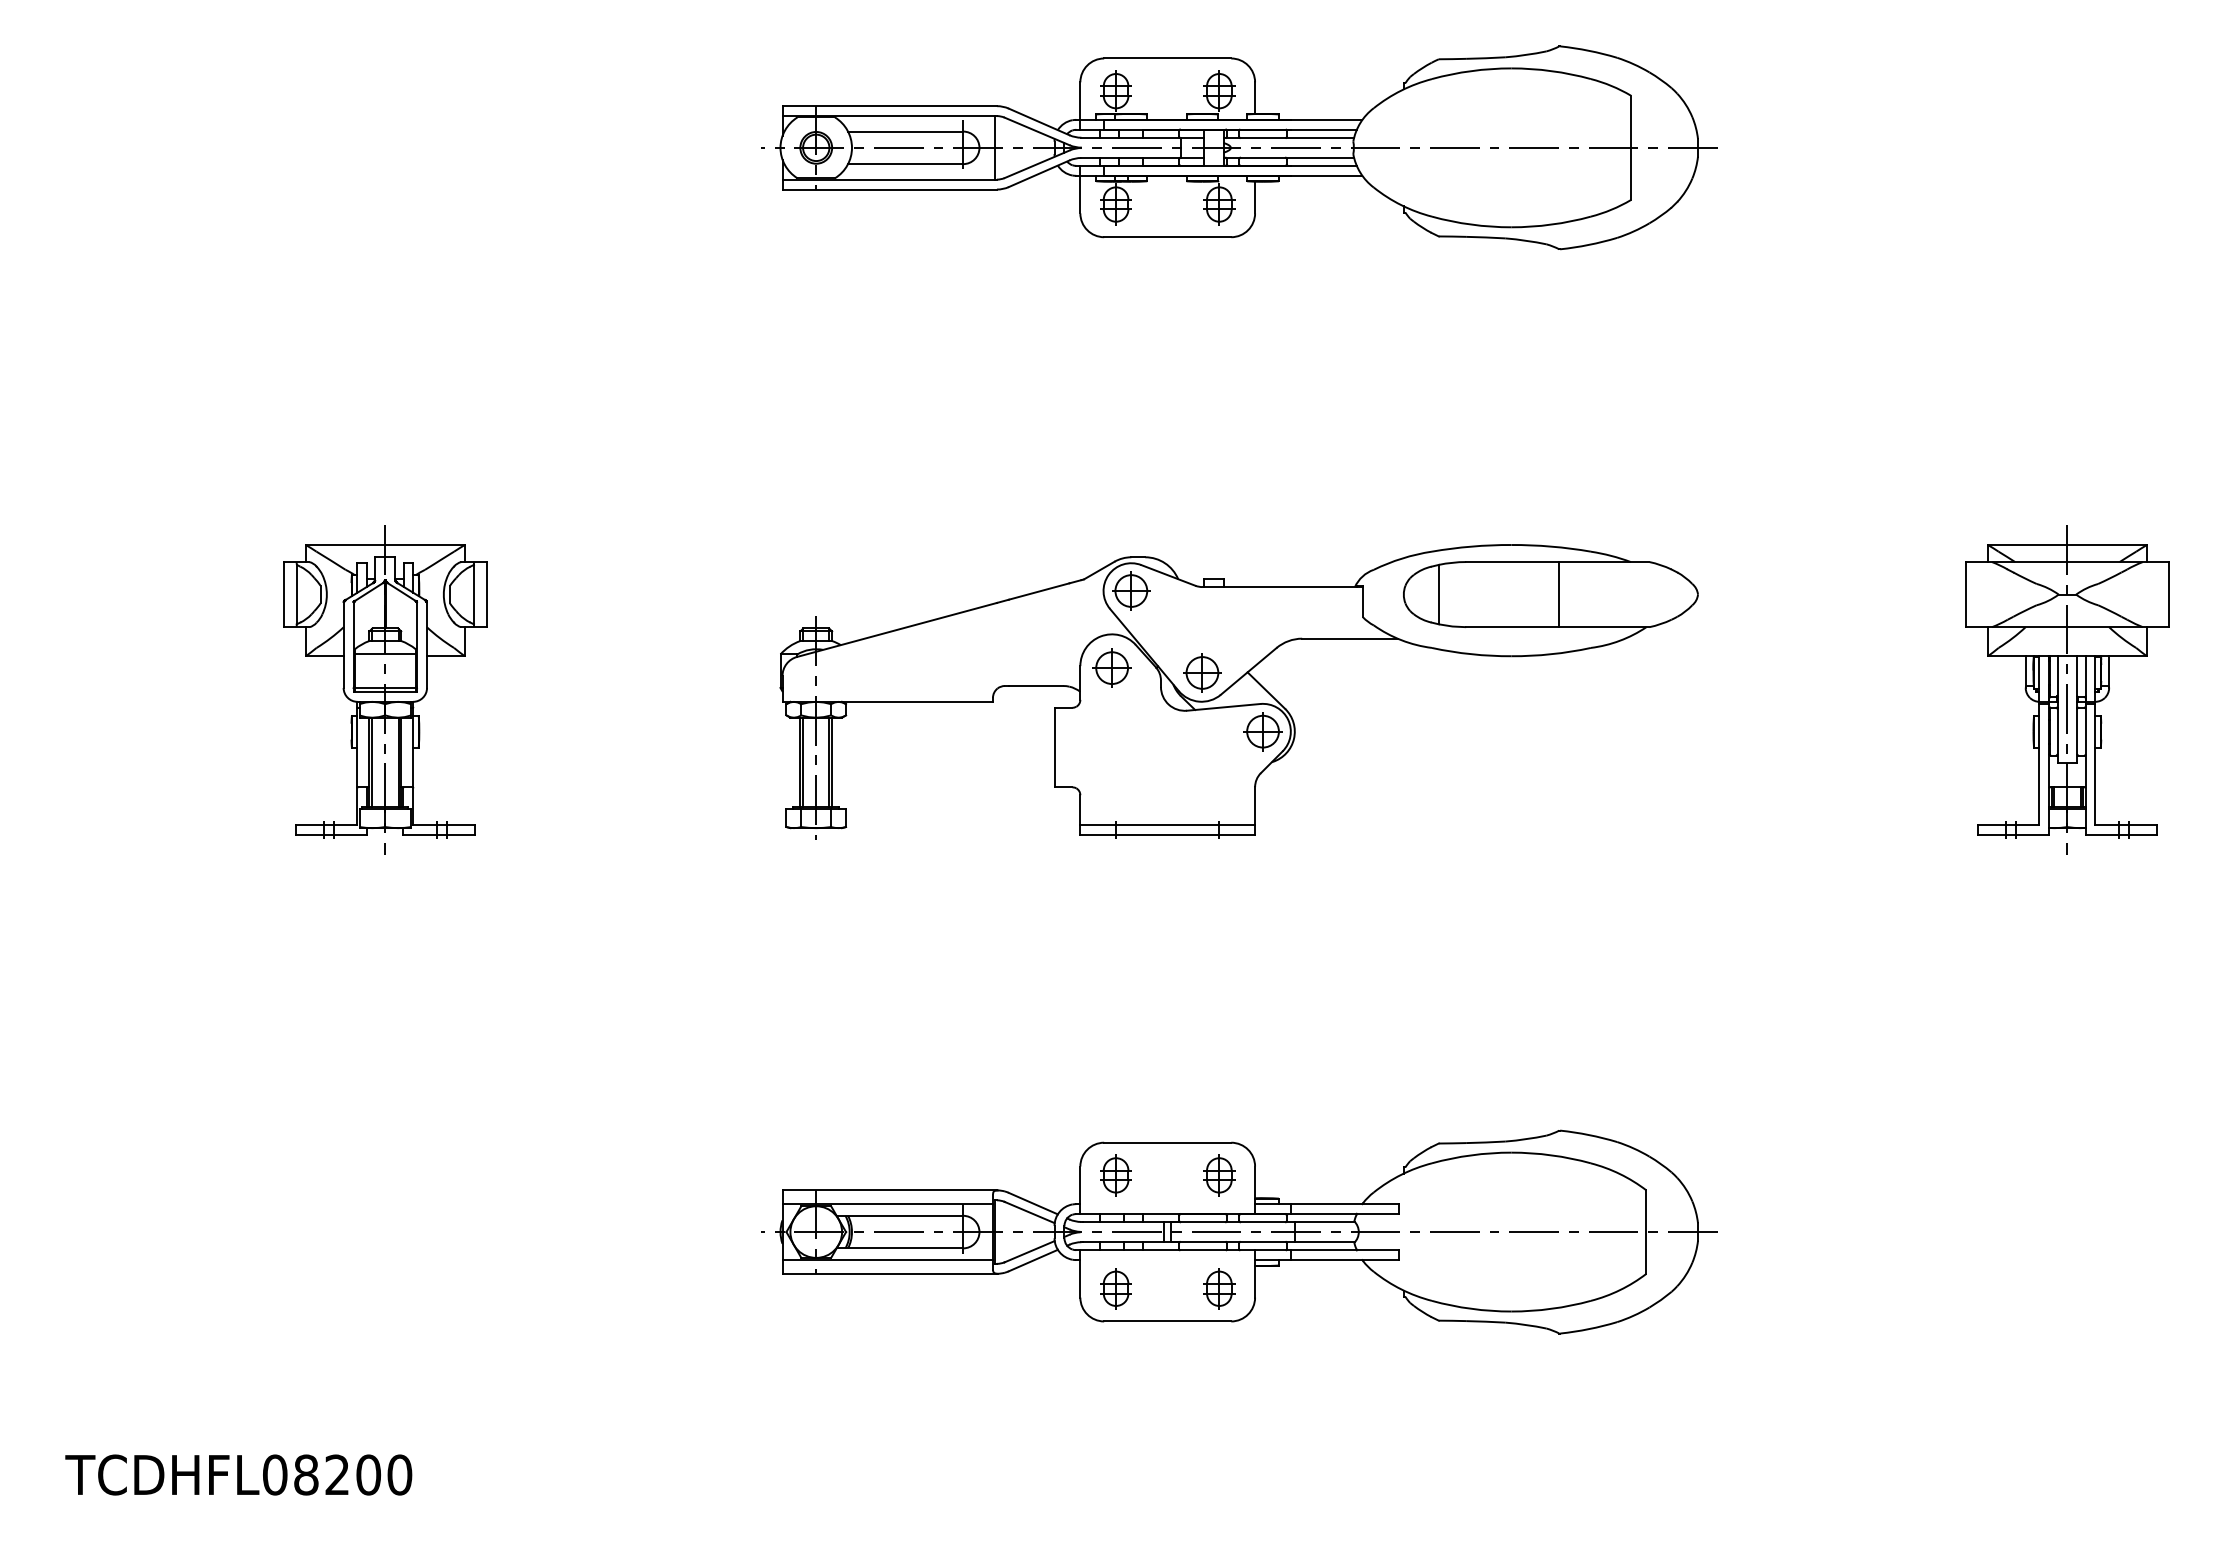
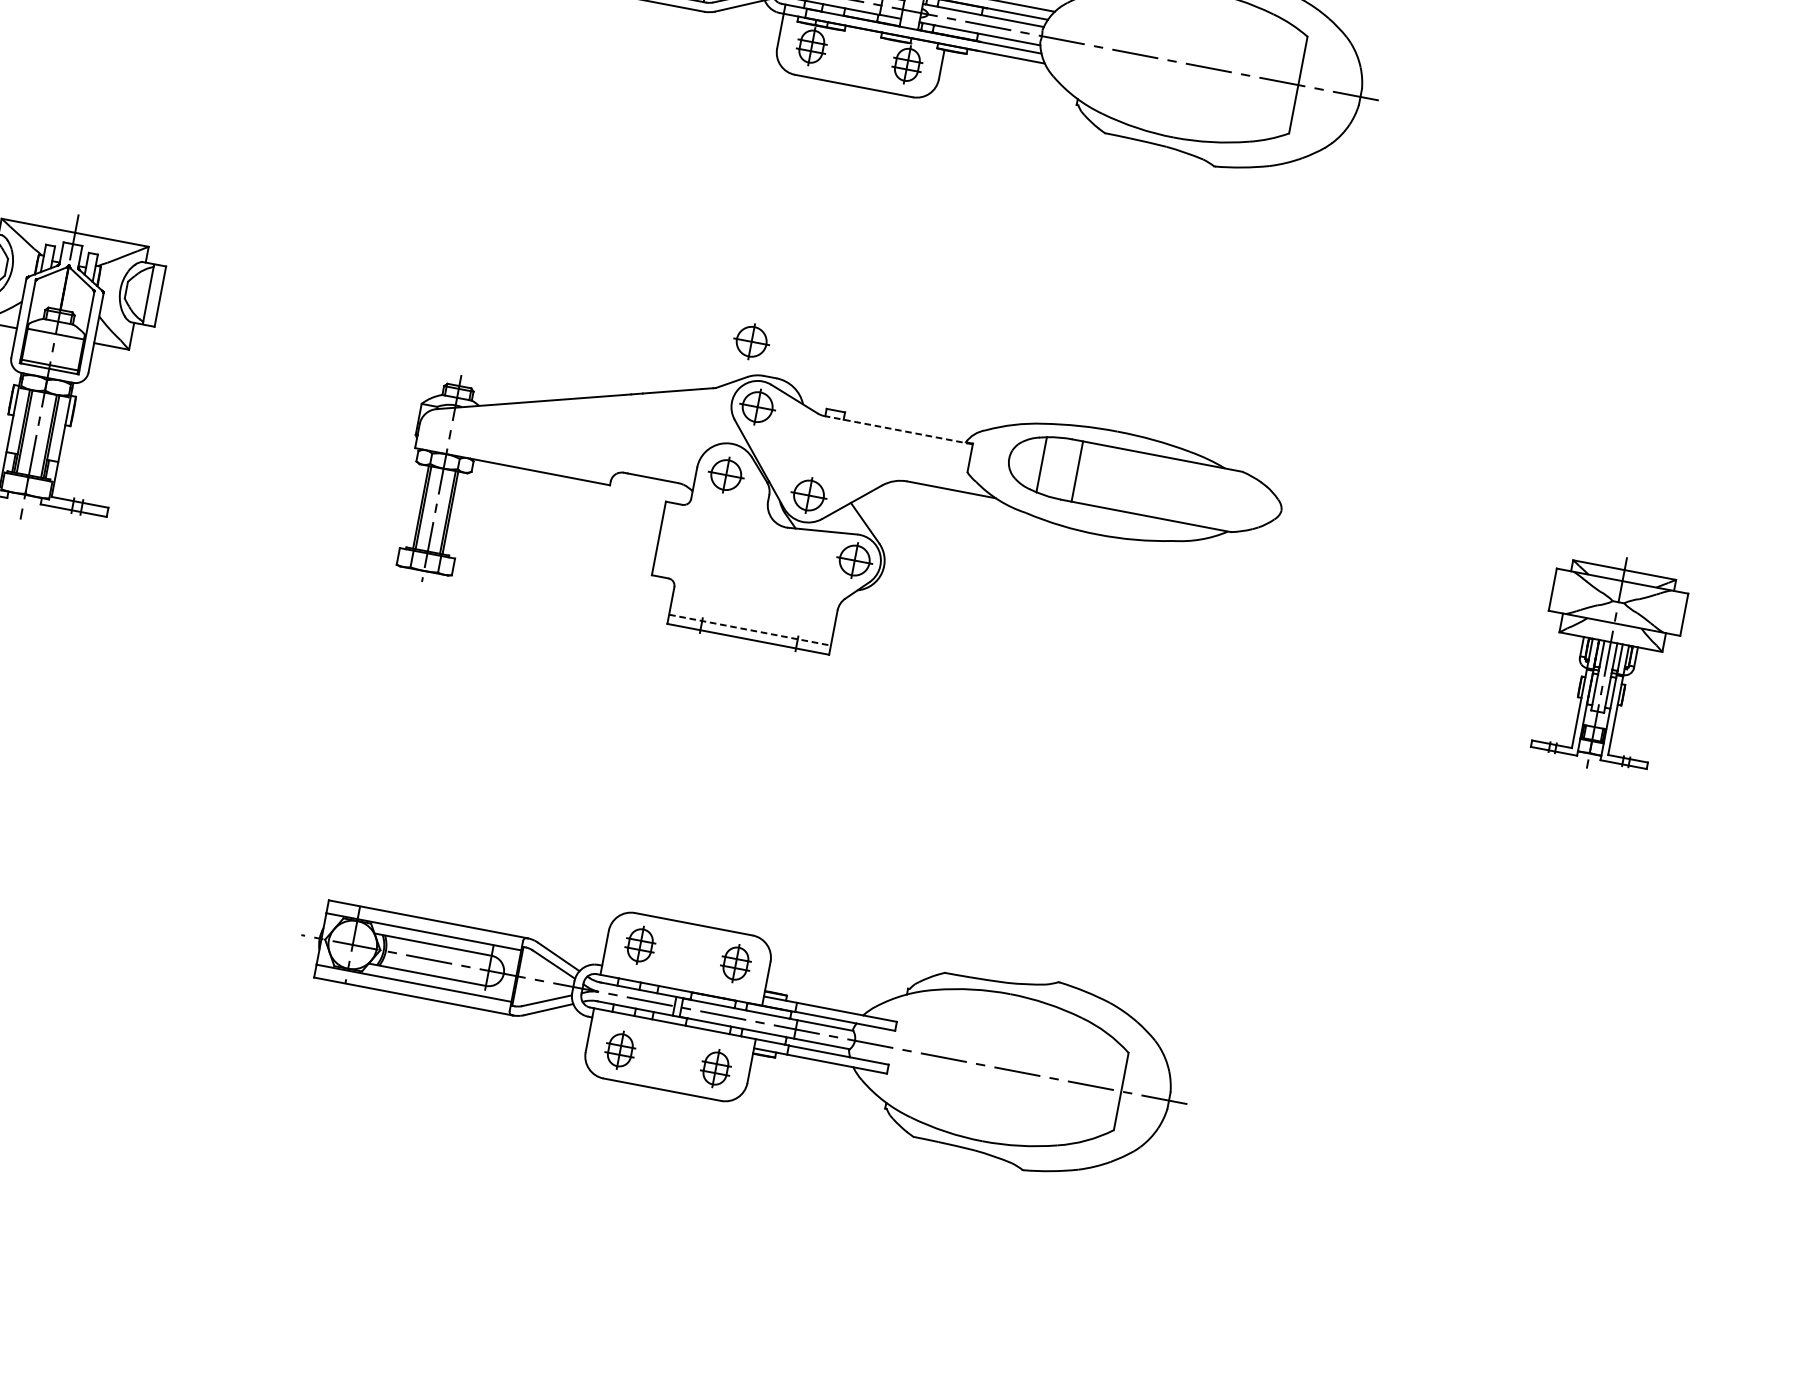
part: (1111, 523) -> (751, 341), added
line: (1282, 587) -> (898, 430), solid -> dashed
line: (1559, 594) -> (1077, 471), moved
part: (2067, 689) -> (1606, 663), size x0.7
line: (1168, 825) -> (750, 630), solid -> dashed

